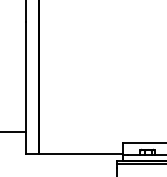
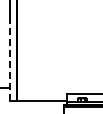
line: (25, 86) -> (9, 60), solid -> dashed

